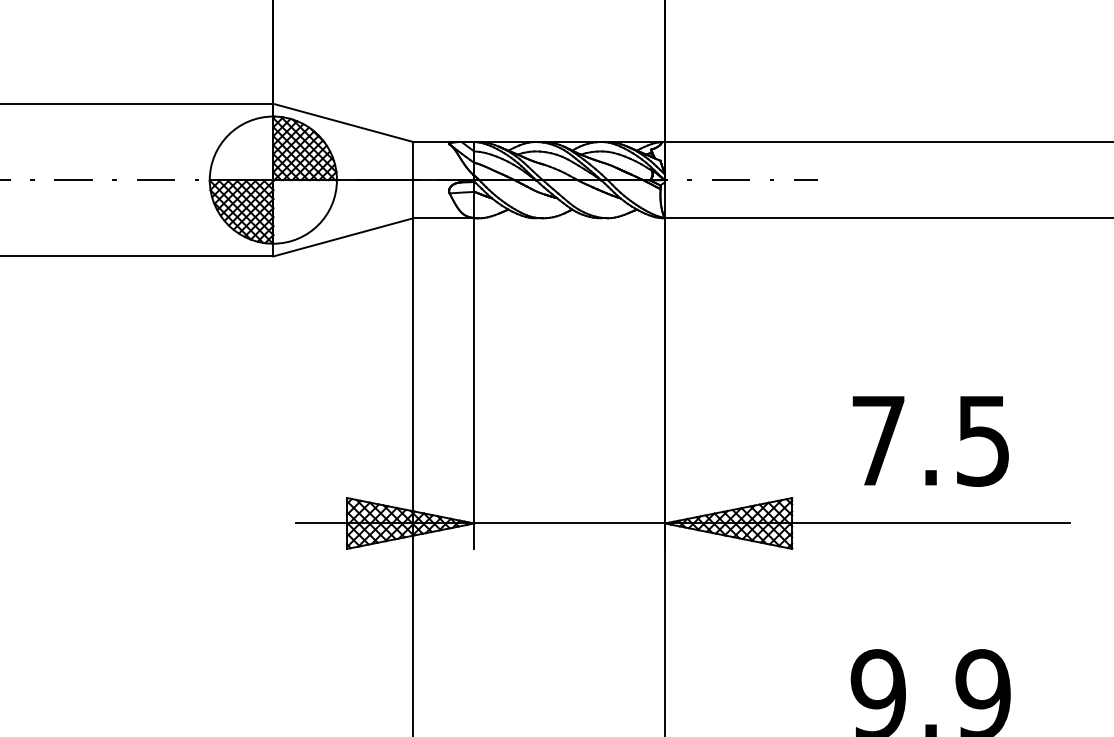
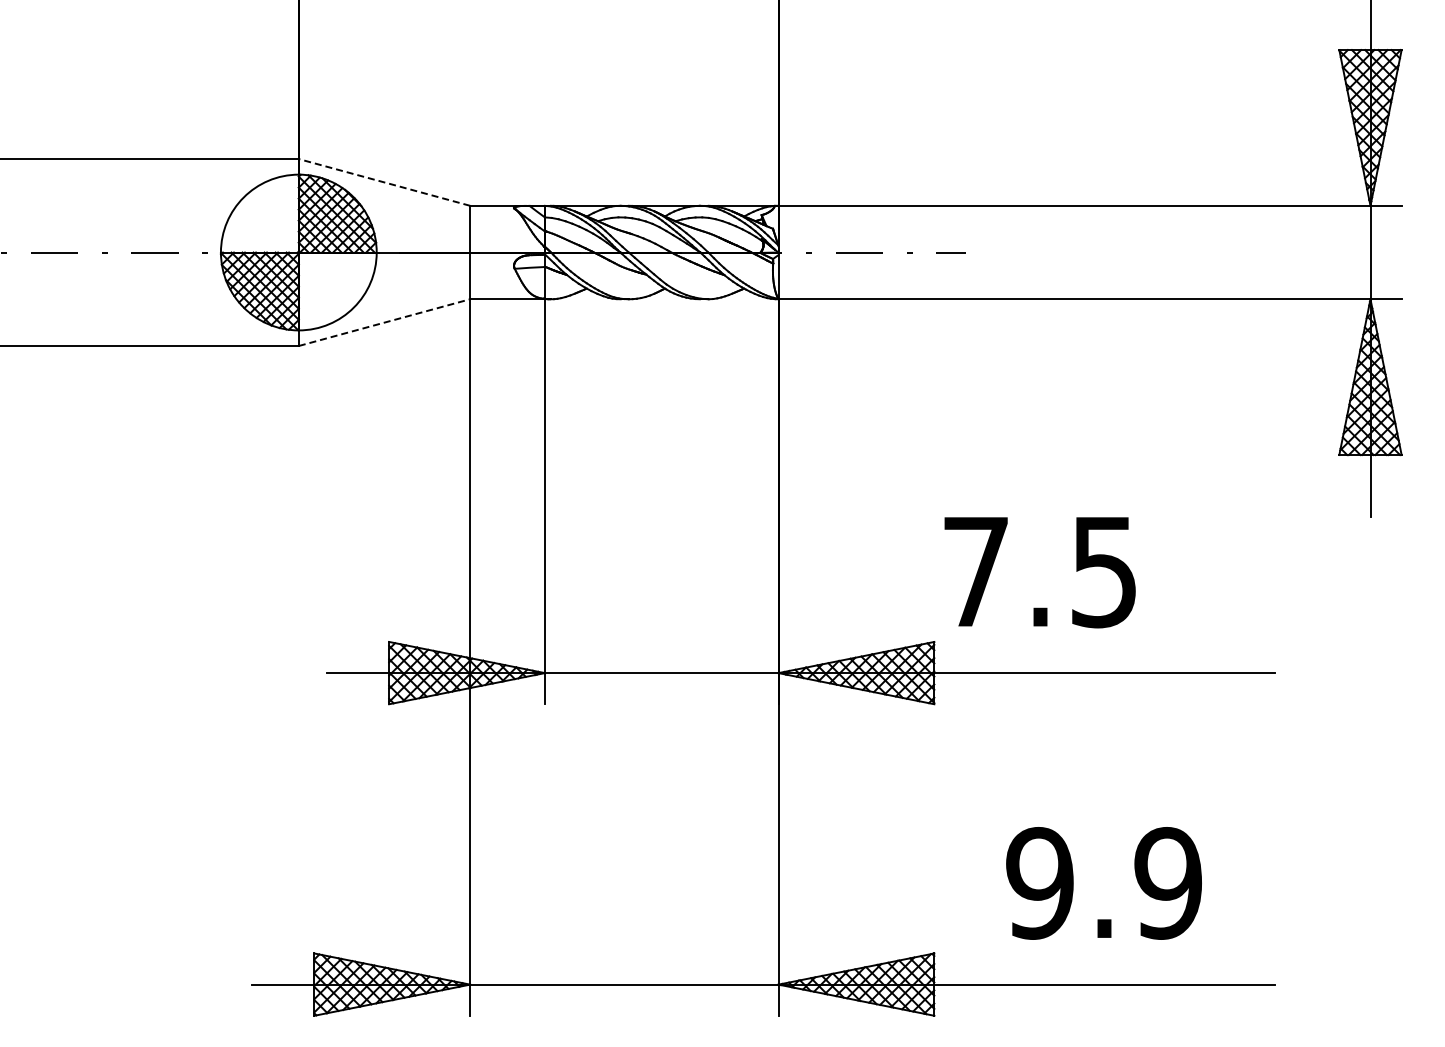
line: (343, 122) -> (384, 182), solid -> dashed
line: (343, 237) -> (384, 322), solid -> dashed
text: (930, 441) -> (1039, 572), moved

